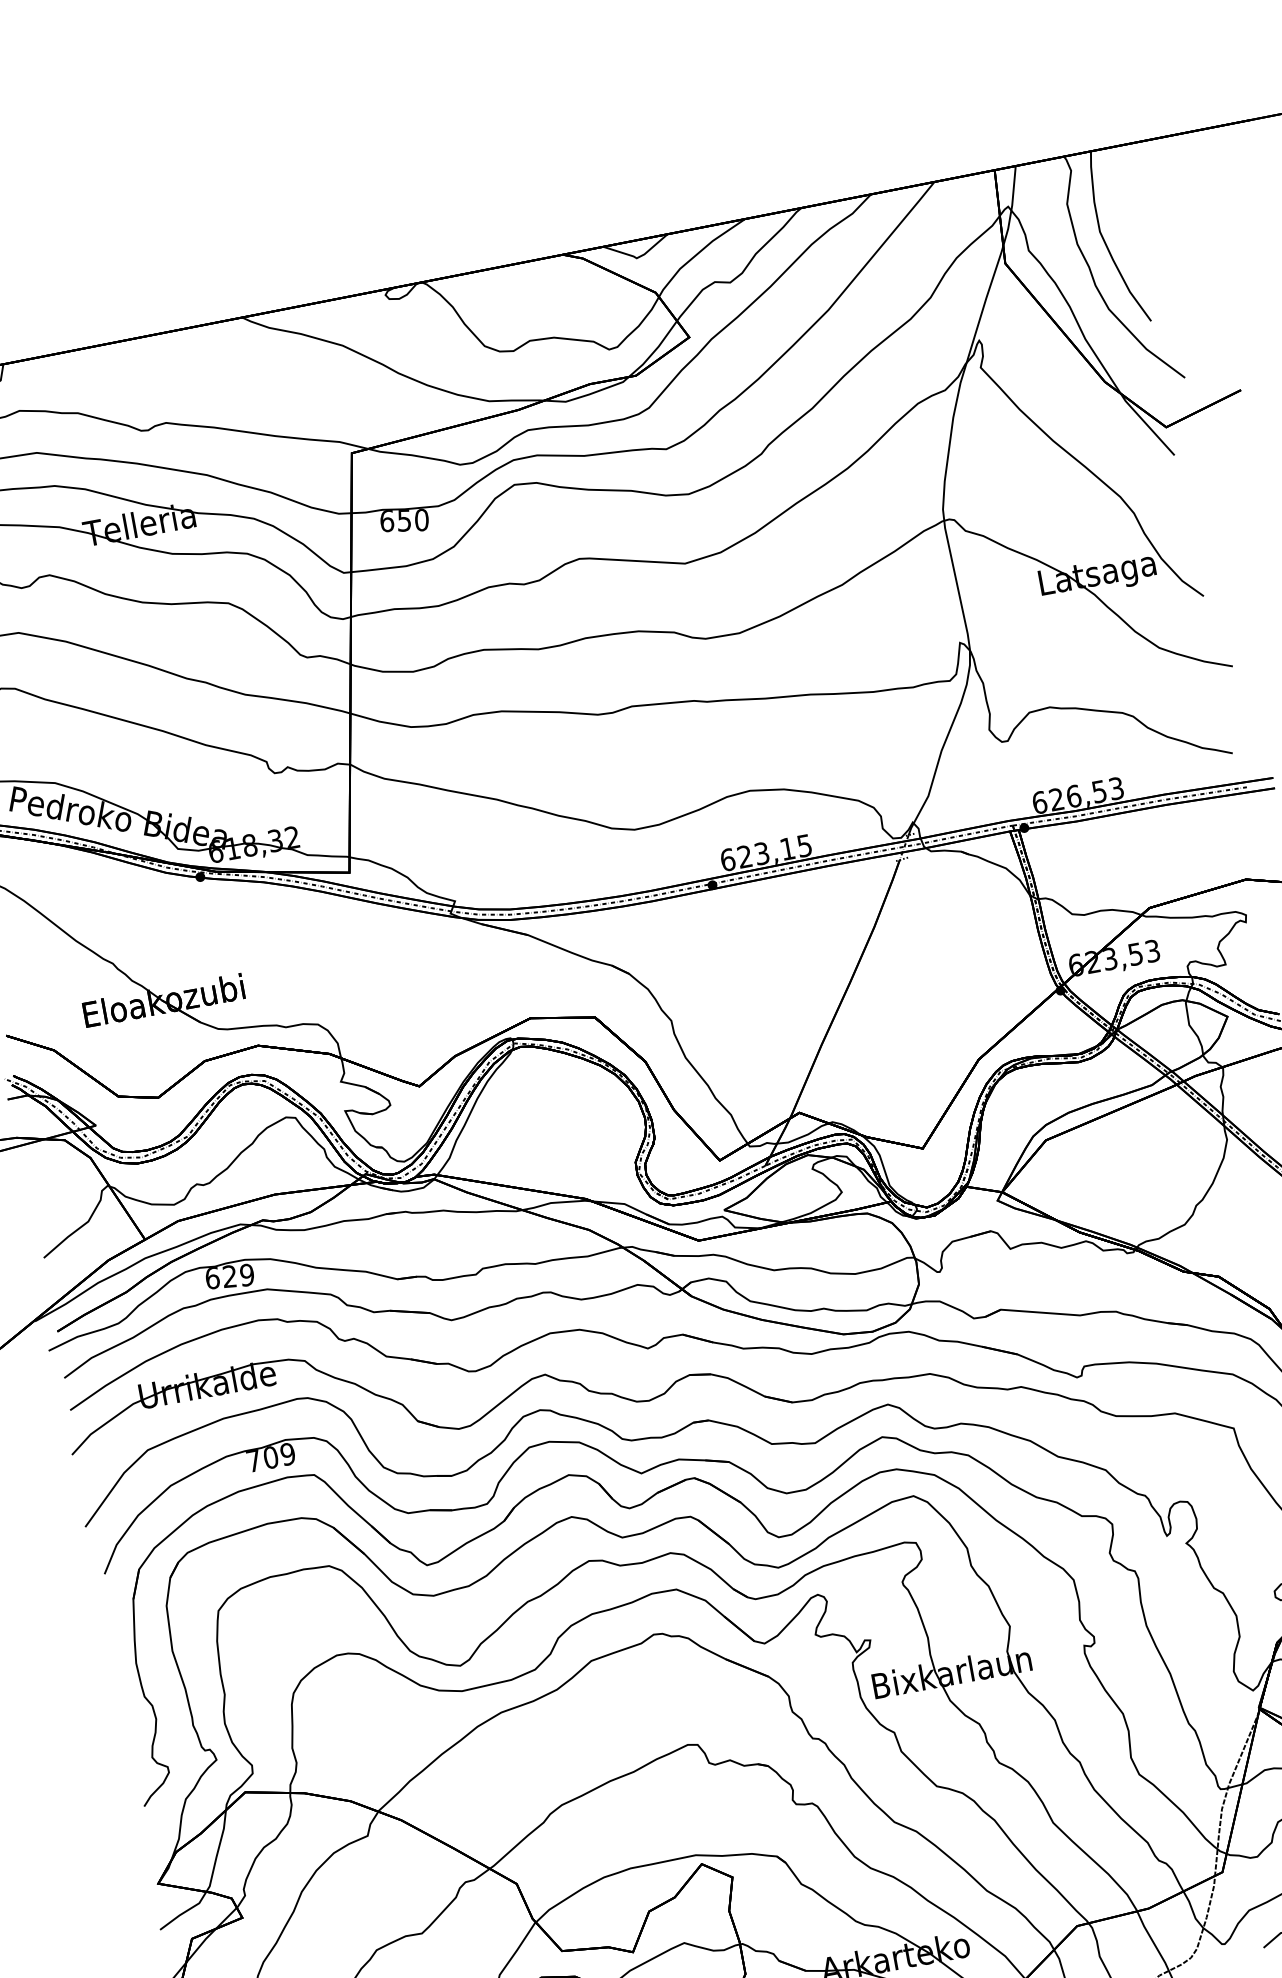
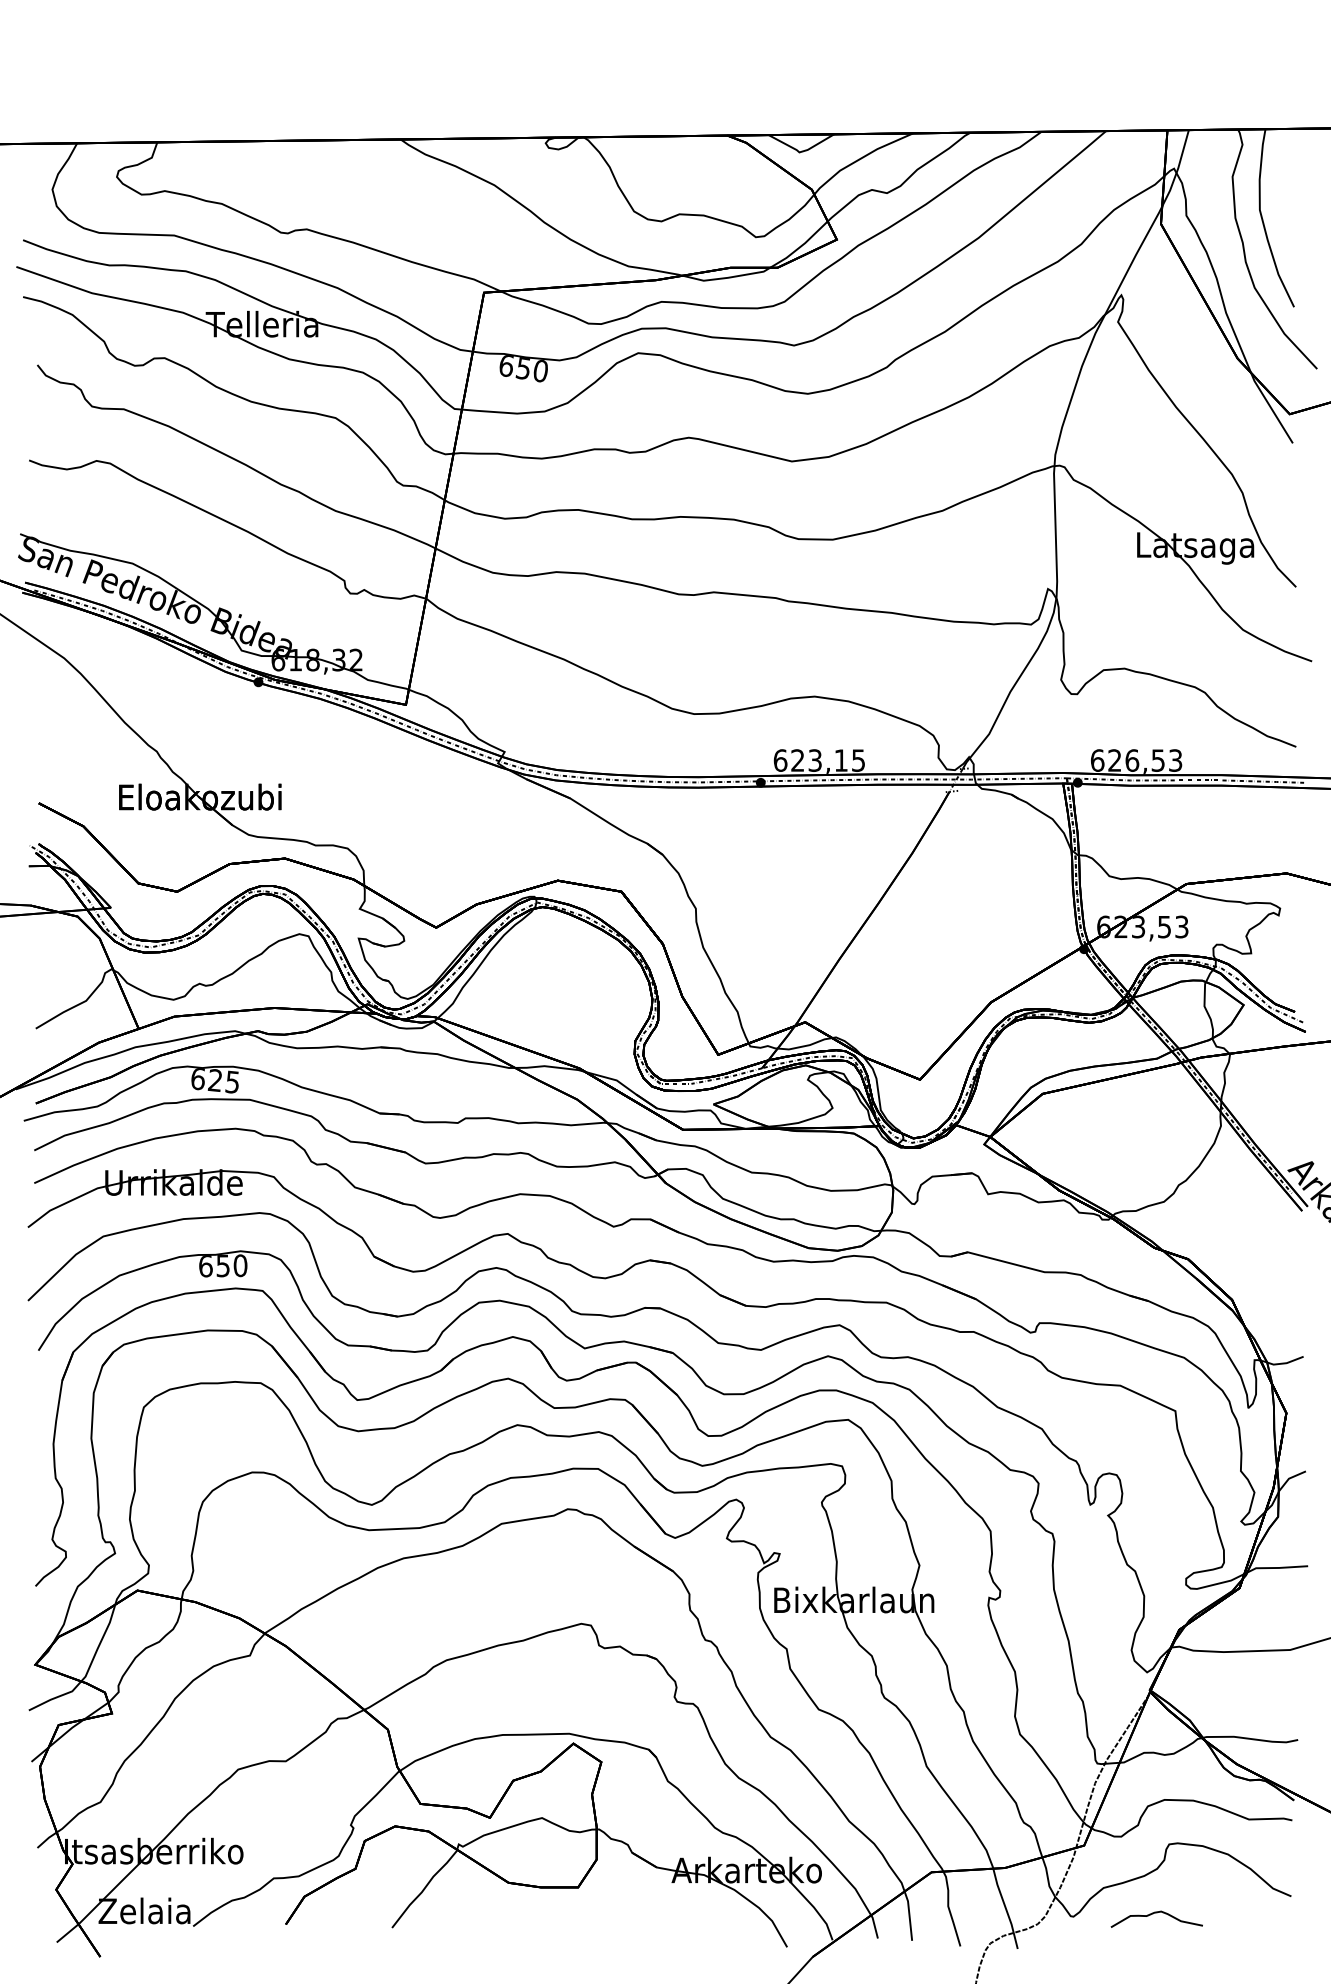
text: (246, 1274) -> (232, 1081), 629 -> 625
text: (271, 1457) -> (223, 1265), 709 -> 650

